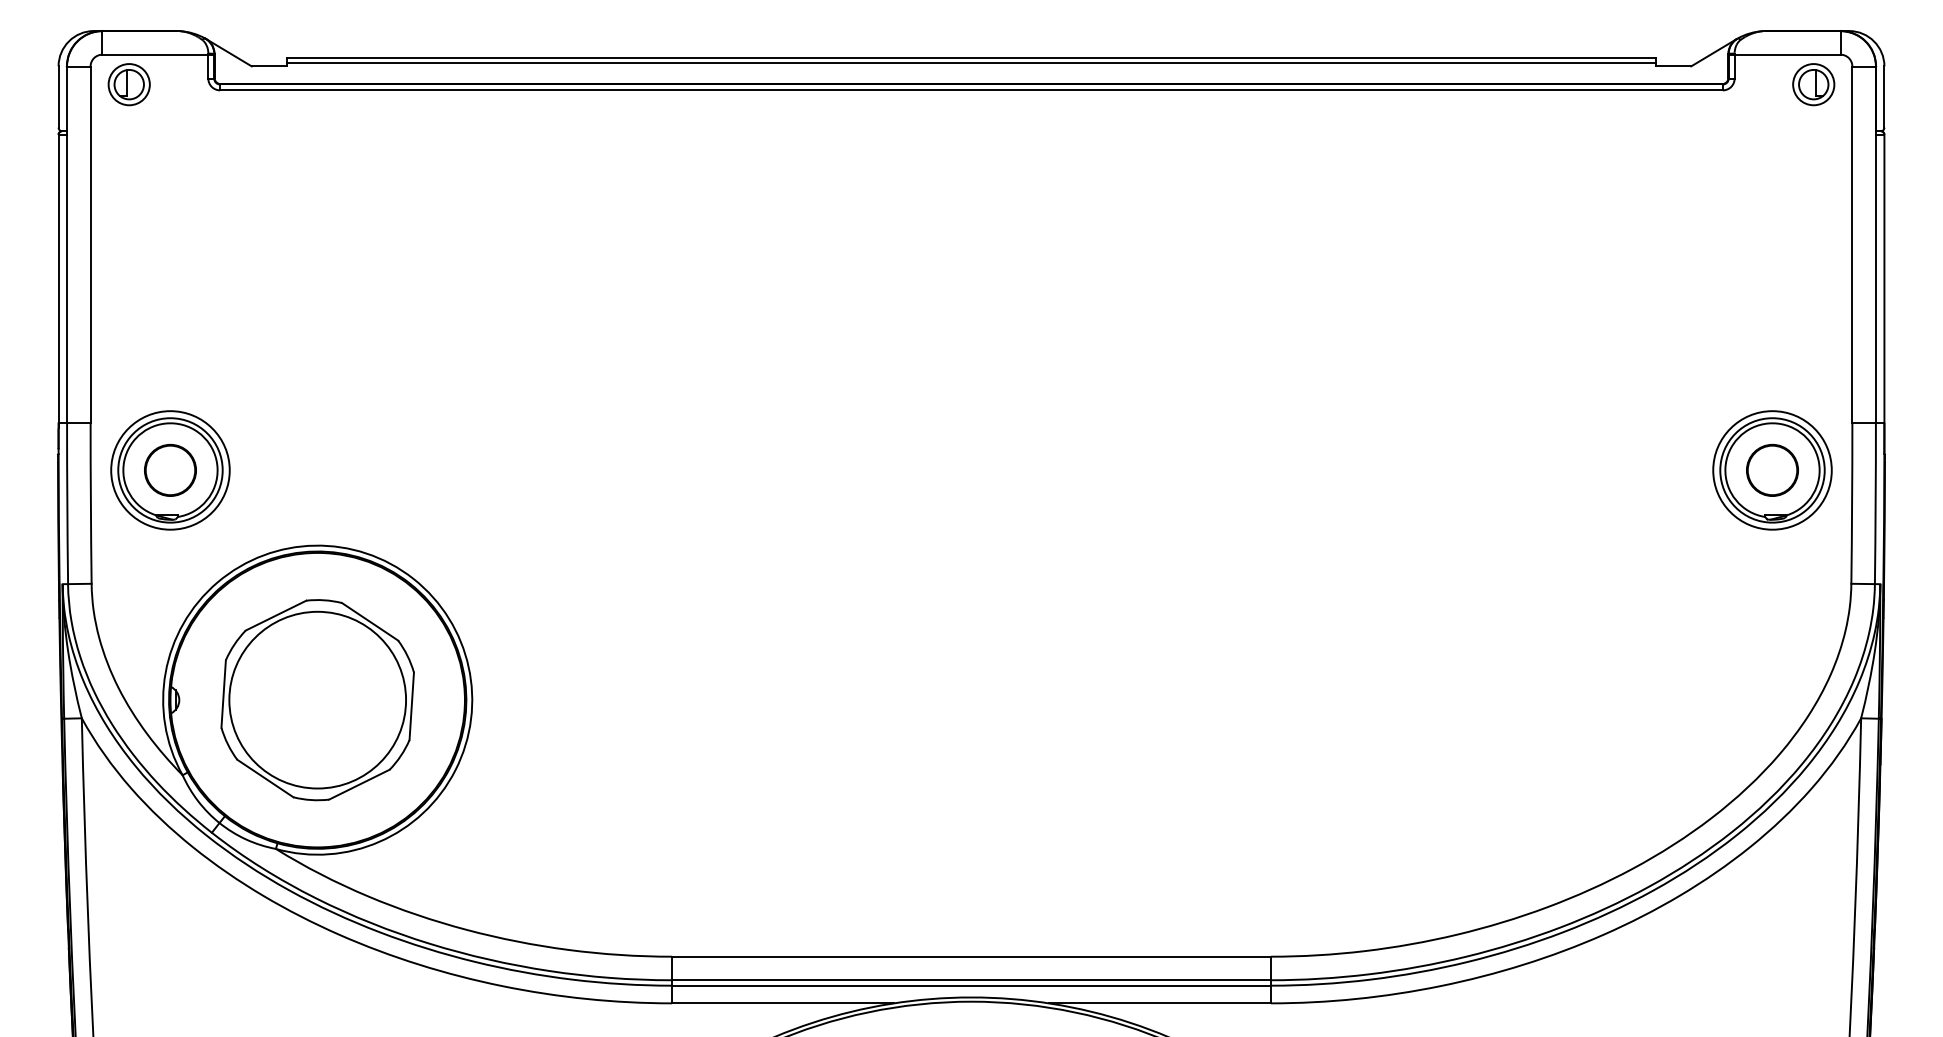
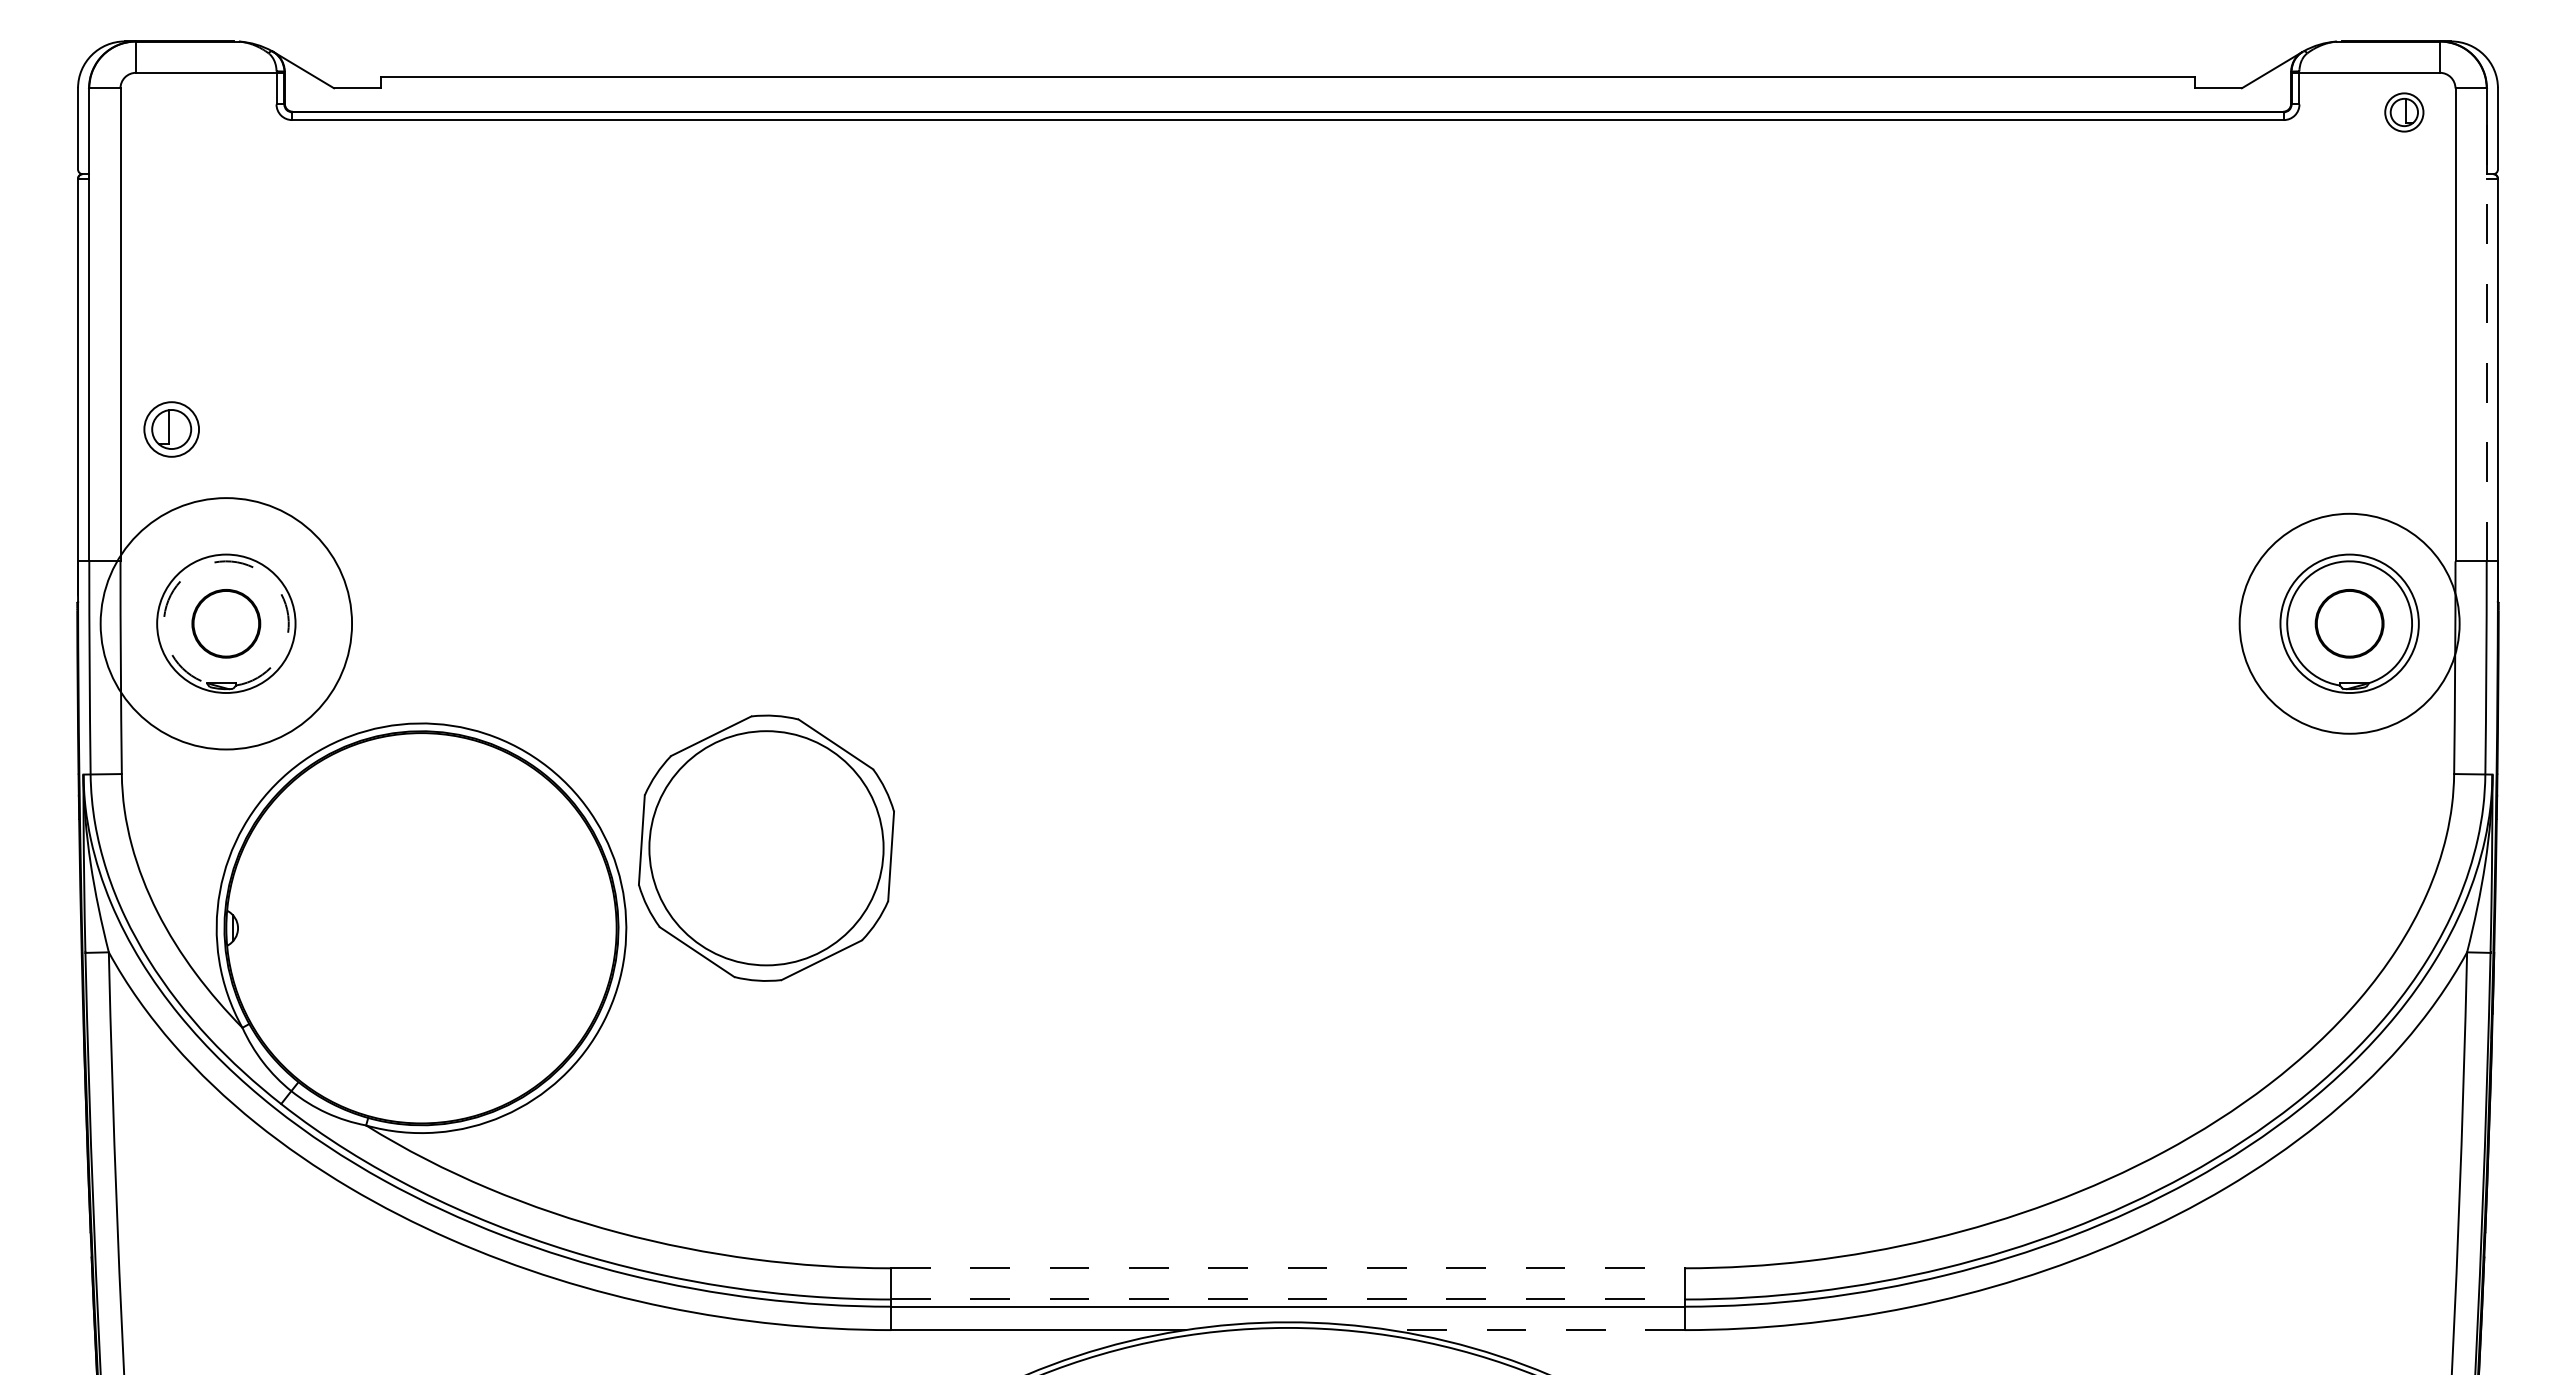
line: (971, 62) -> (1287, 83), removed
part: (129, 84) -> (171, 429), moved
part: (1813, 84) -> (2404, 112), size x0.7
line: (1875, 244) -> (2486, 324), solid -> dashed
arc: (174, 423) -> (231, 561), solid -> dashed
circle: (169, 470) -> (225, 623), size x1.6
circle: (1772, 470) -> (2349, 623), size x1.4
part: (317, 699) -> (766, 847), moved
line: (971, 956) -> (1287, 1268), solid -> dashed
line: (971, 980) -> (1287, 1299), solid -> dashed
line: (1159, 1003) -> (1537, 1330), solid -> dashed

